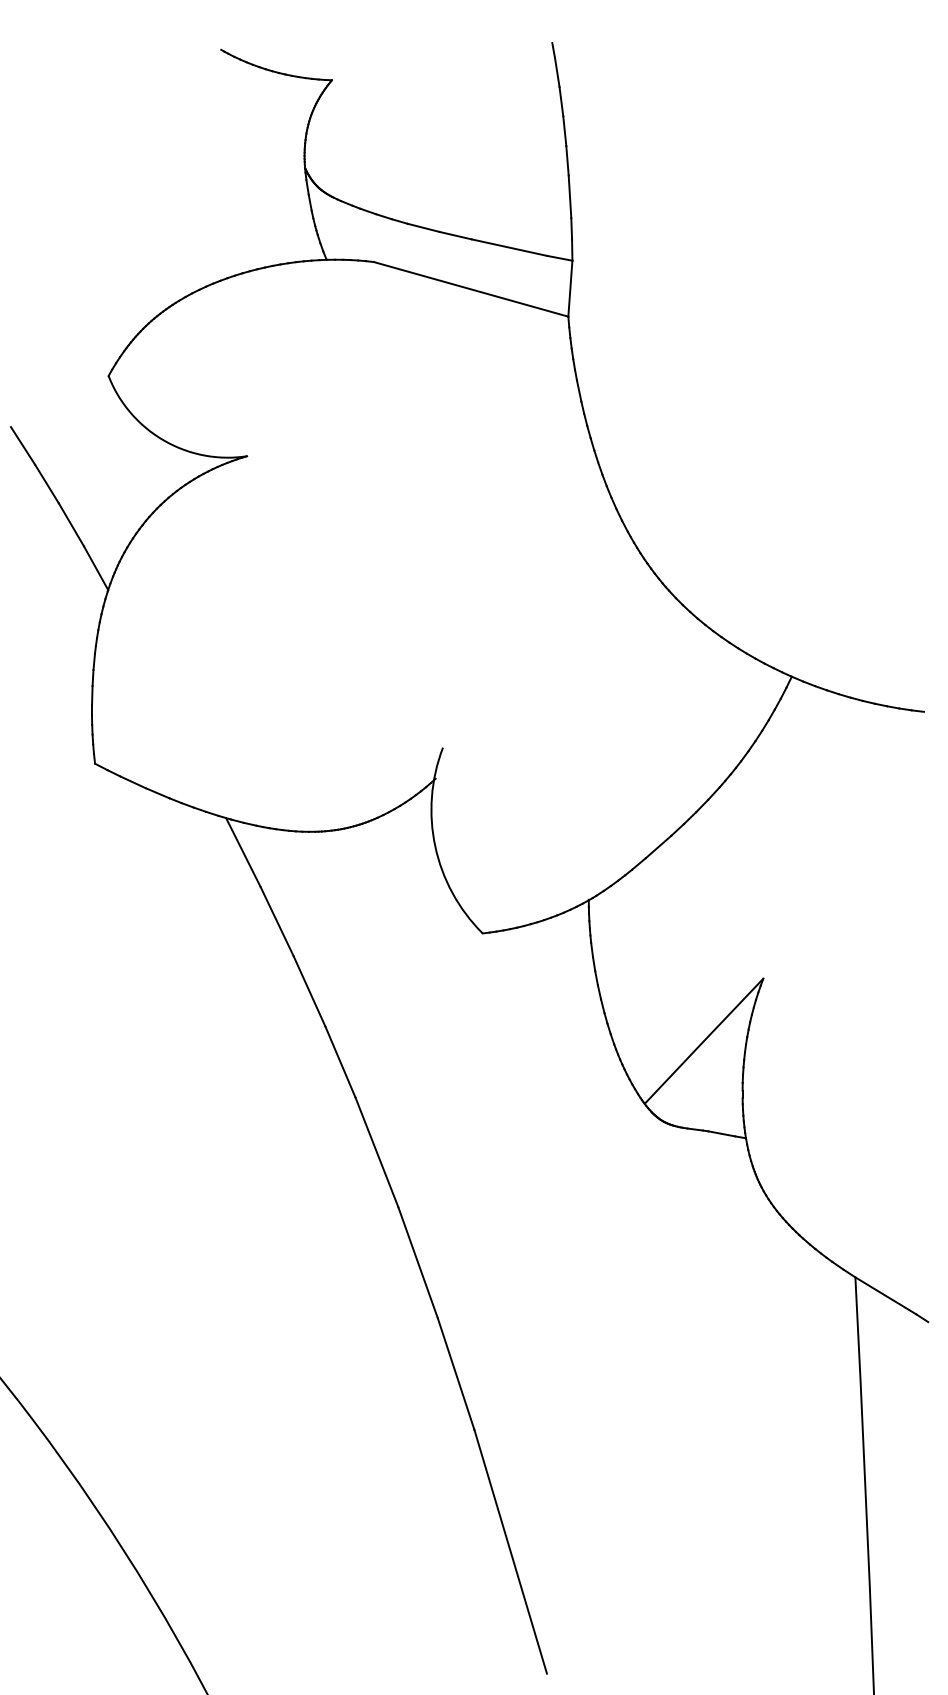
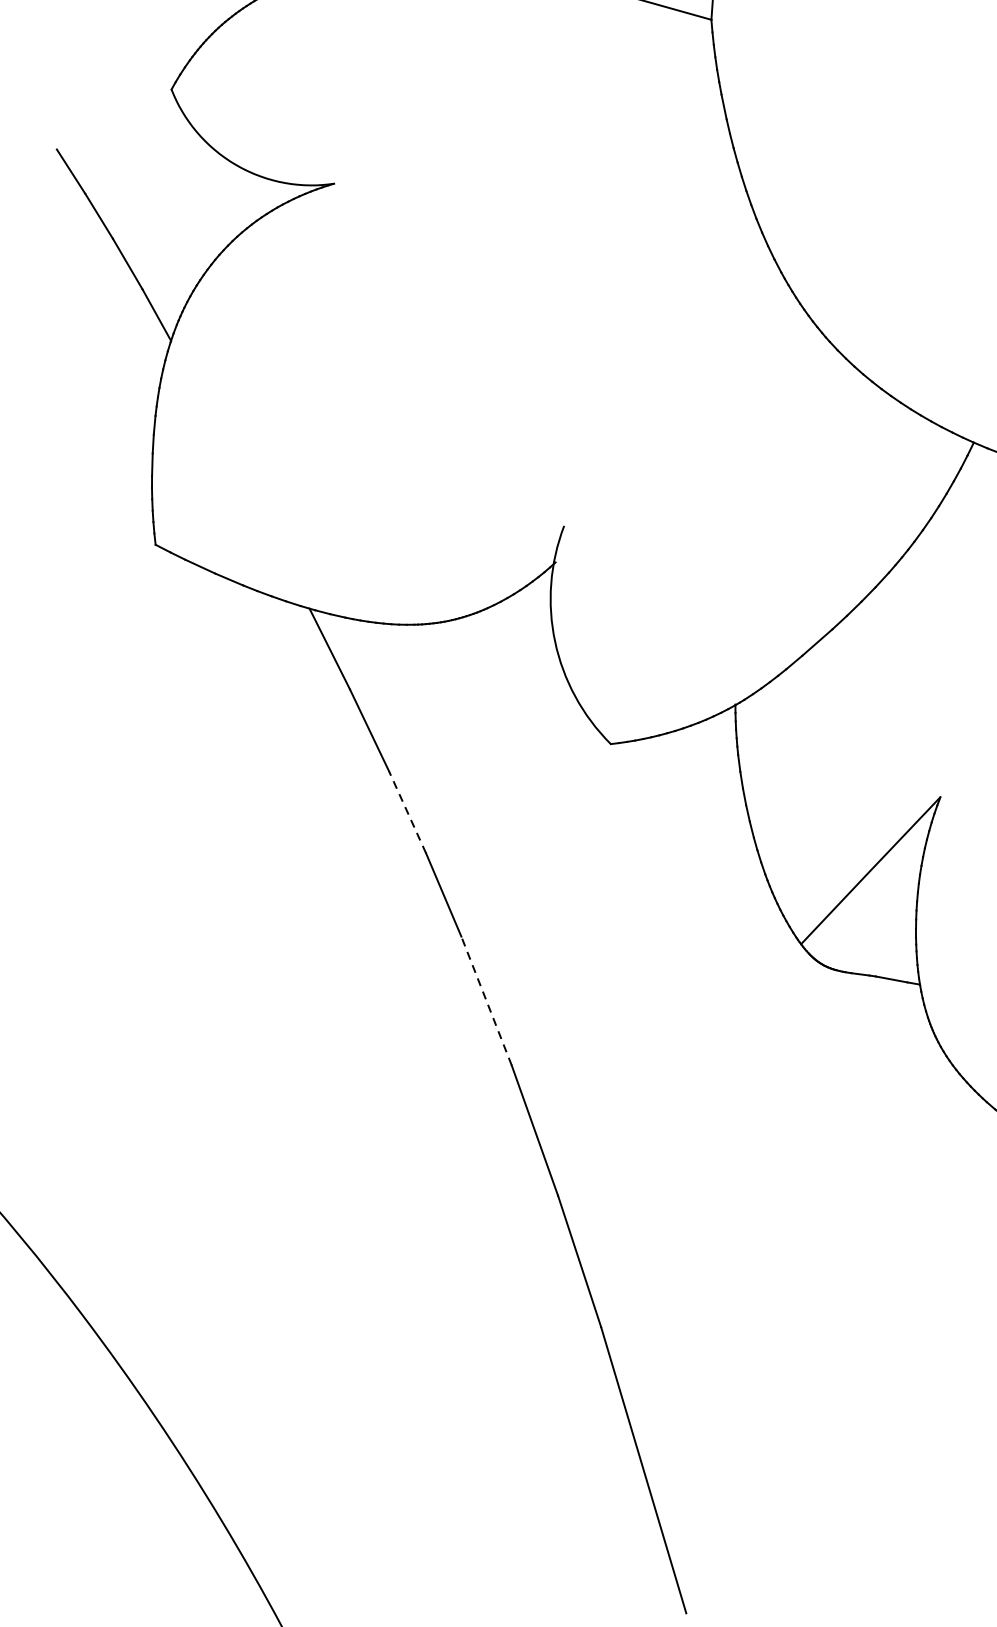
line: (309, 990) -> (407, 811), solid -> dashed
line: (376, 1152) -> (486, 1001), solid -> dashed

